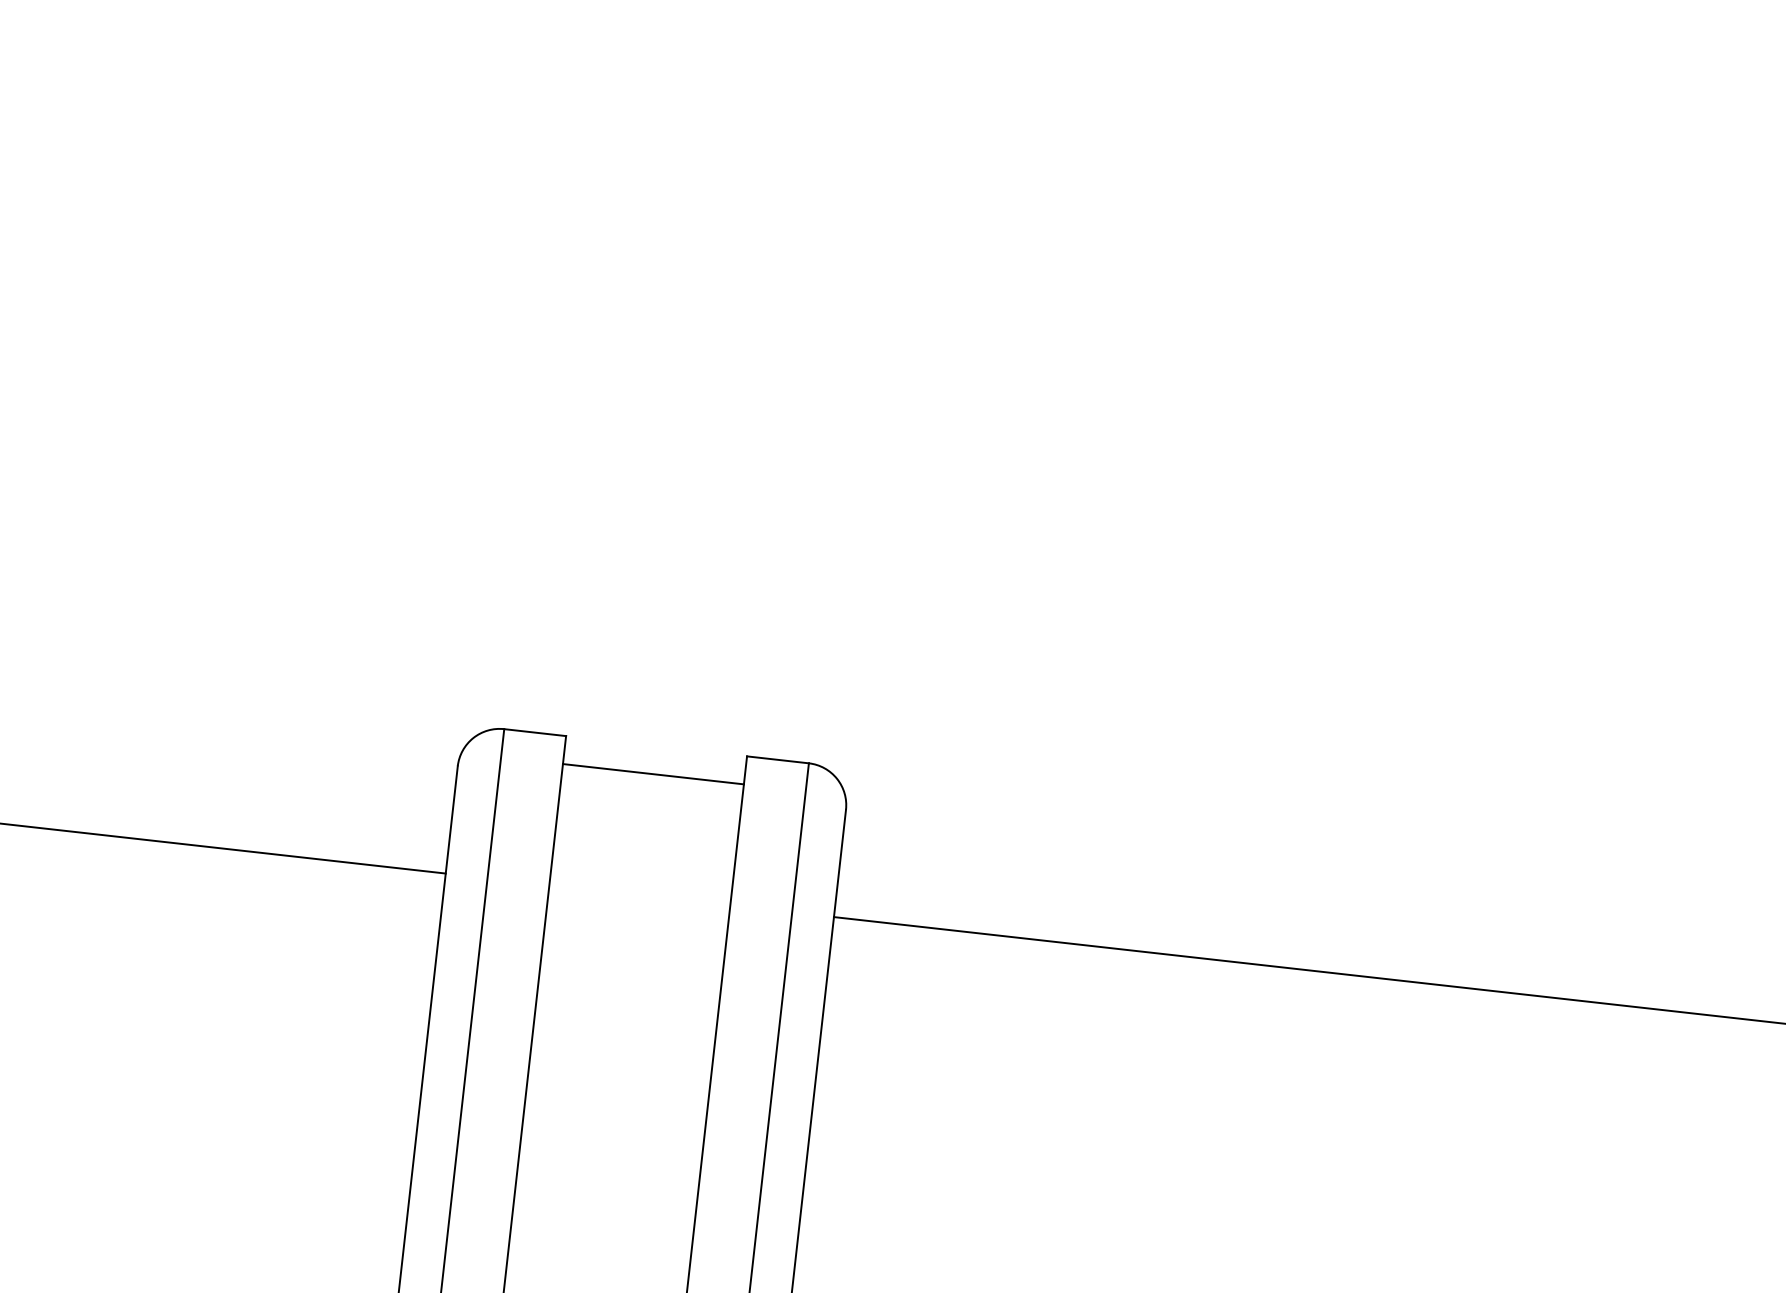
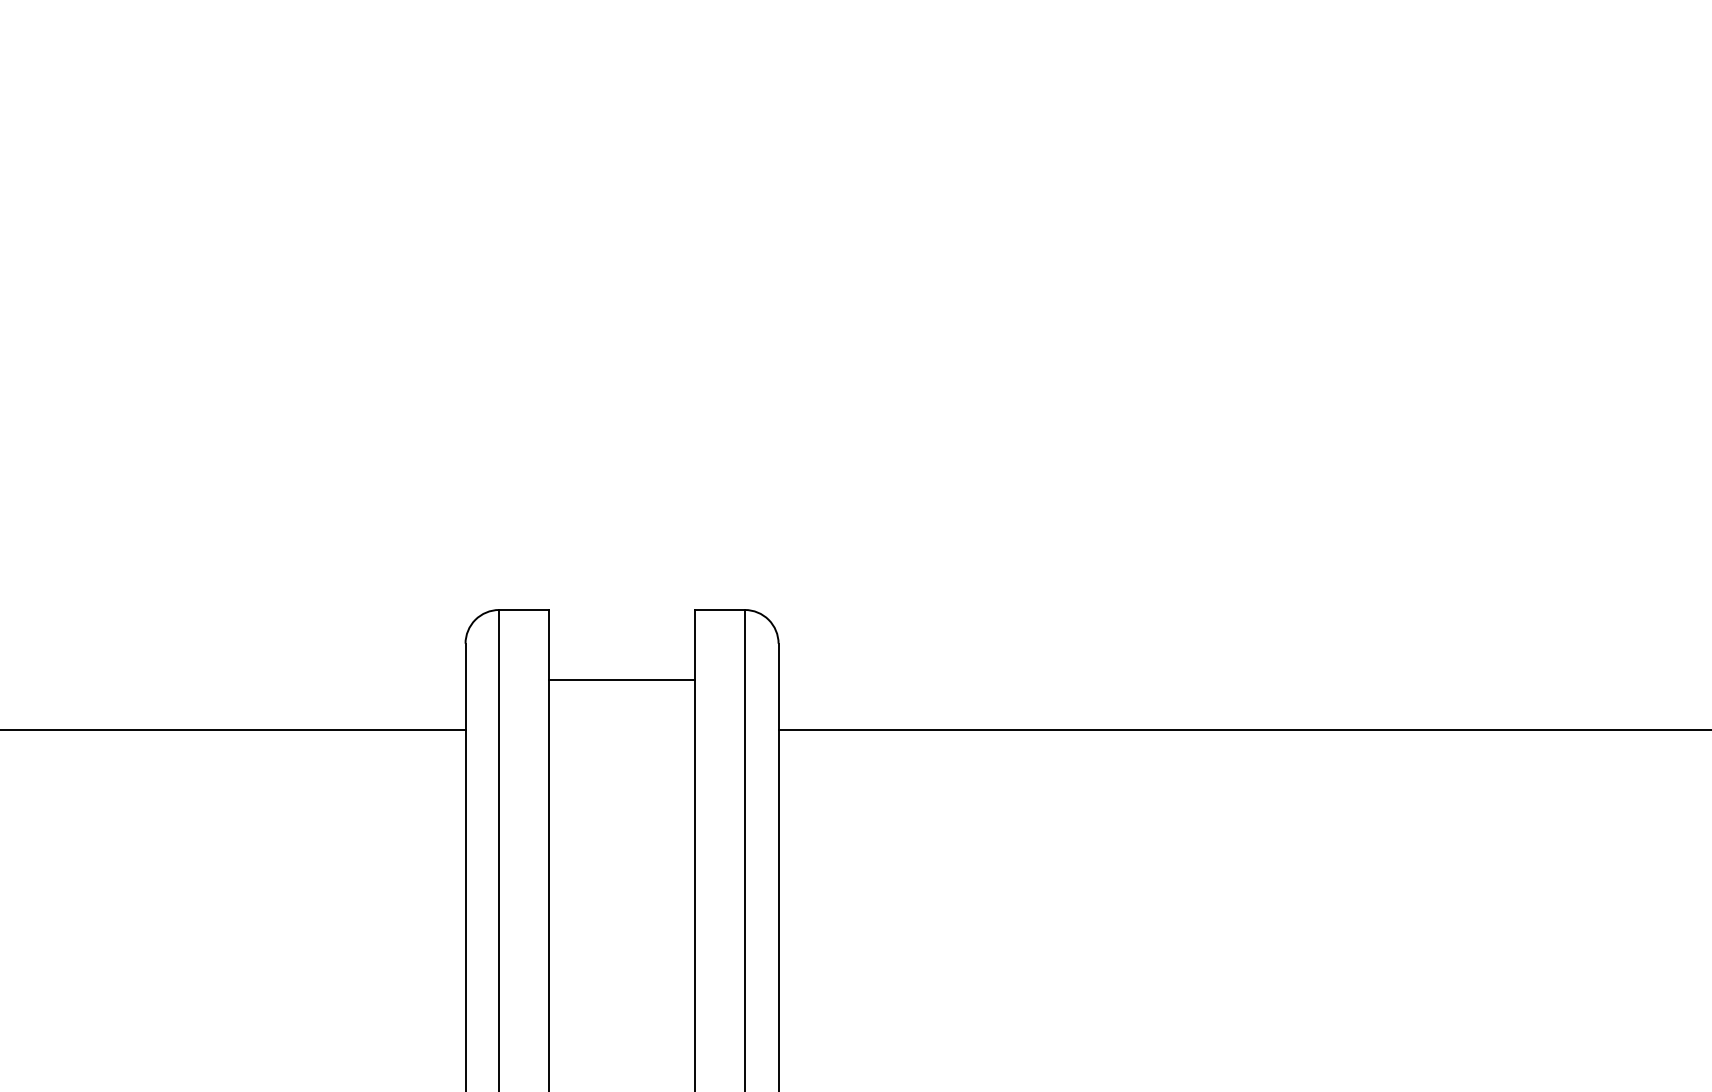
line: (653, 774) -> (622, 679), moved

